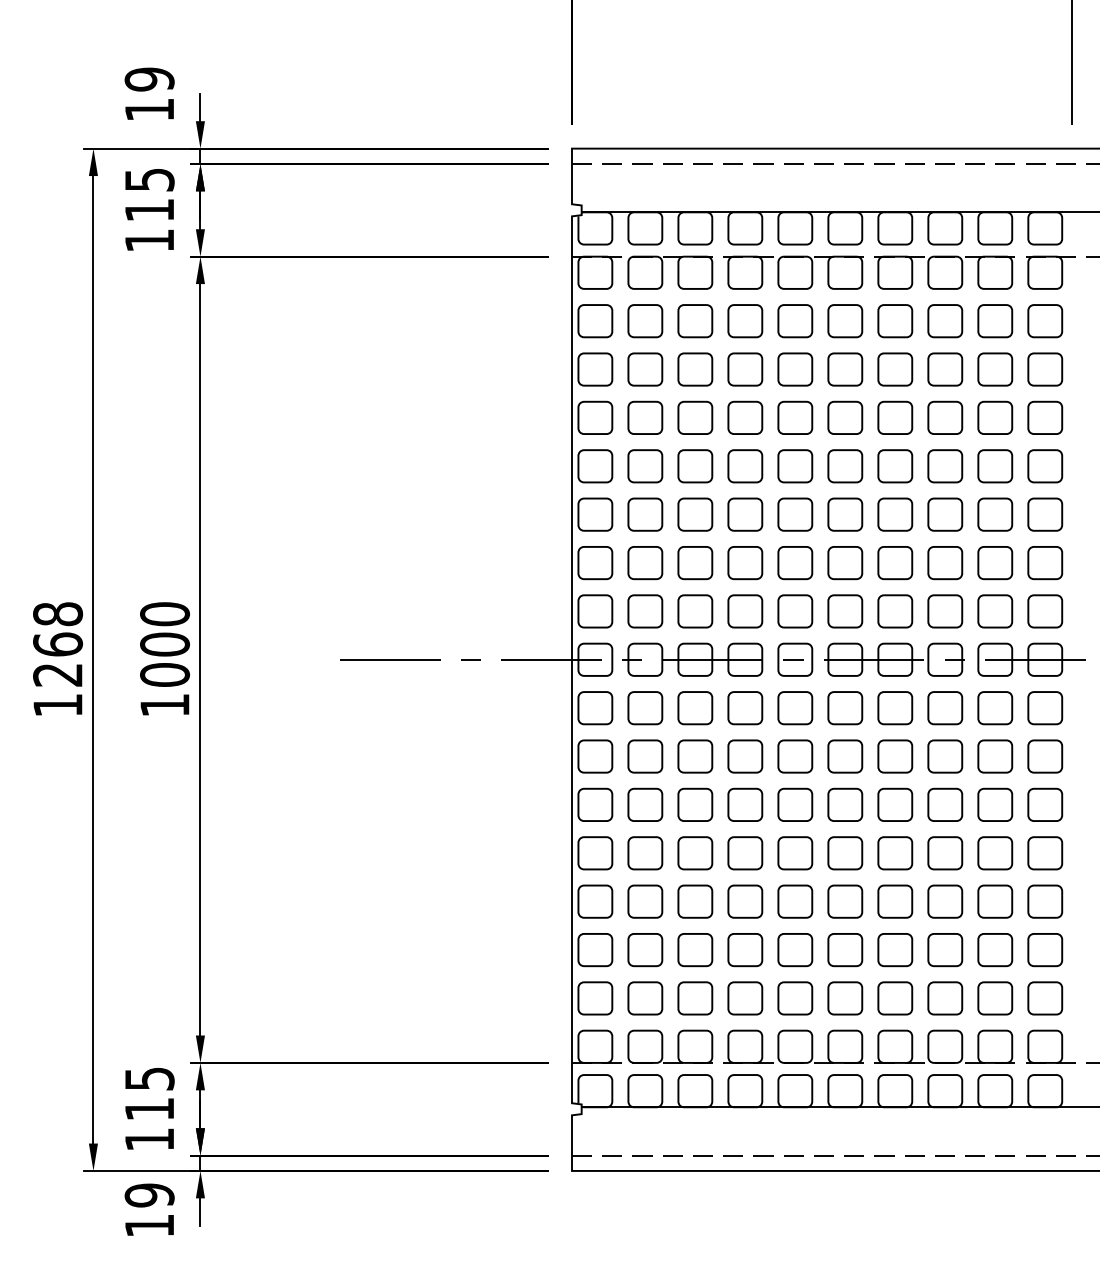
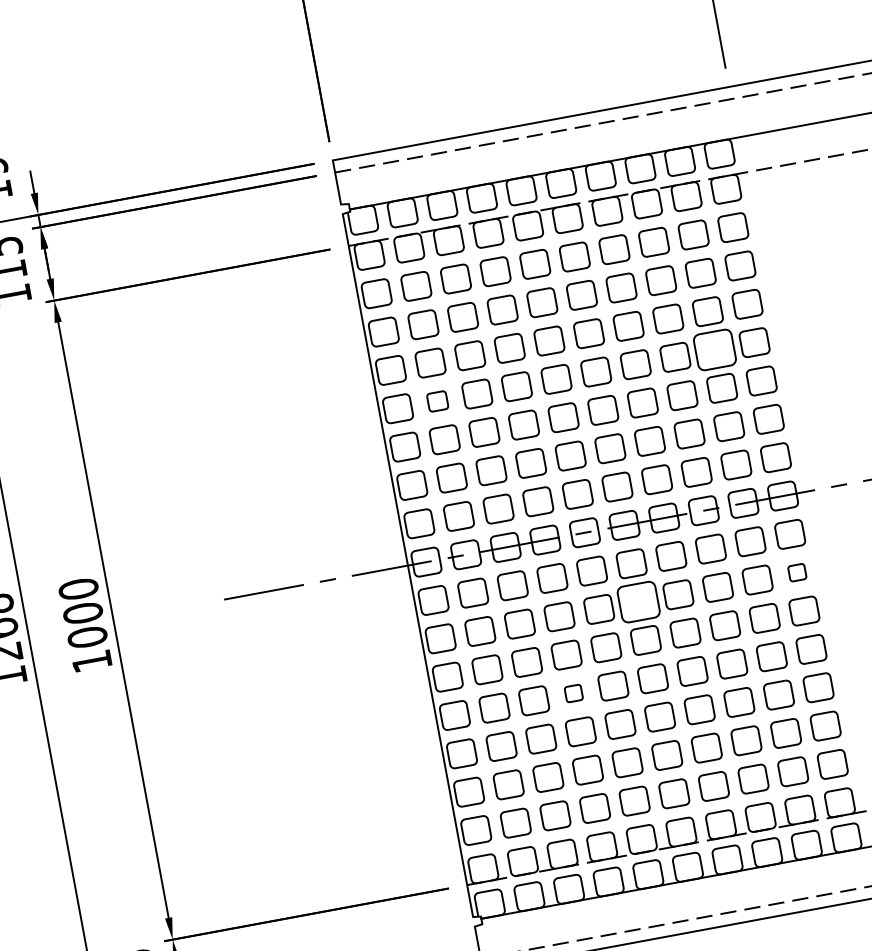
part: (645, 466) -> (437, 401), size x0.7
part: (995, 466) -> (715, 350), size x1.4
part: (845, 756) -> (638, 602), size x1.4
part: (1045, 756) -> (797, 572), size x0.6
part: (745, 853) -> (573, 693), size x0.6

